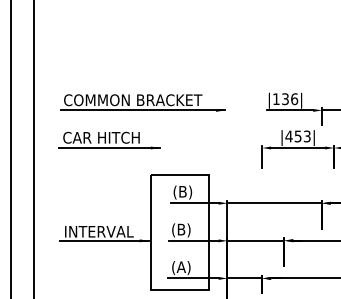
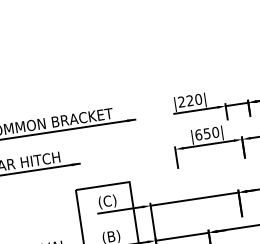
text: (285, 99) -> (190, 101), |136| -> |220|
text: (297, 136) -> (206, 133), |453| -> |650|
text: (182, 191) -> (107, 201), (B) -> (C)

